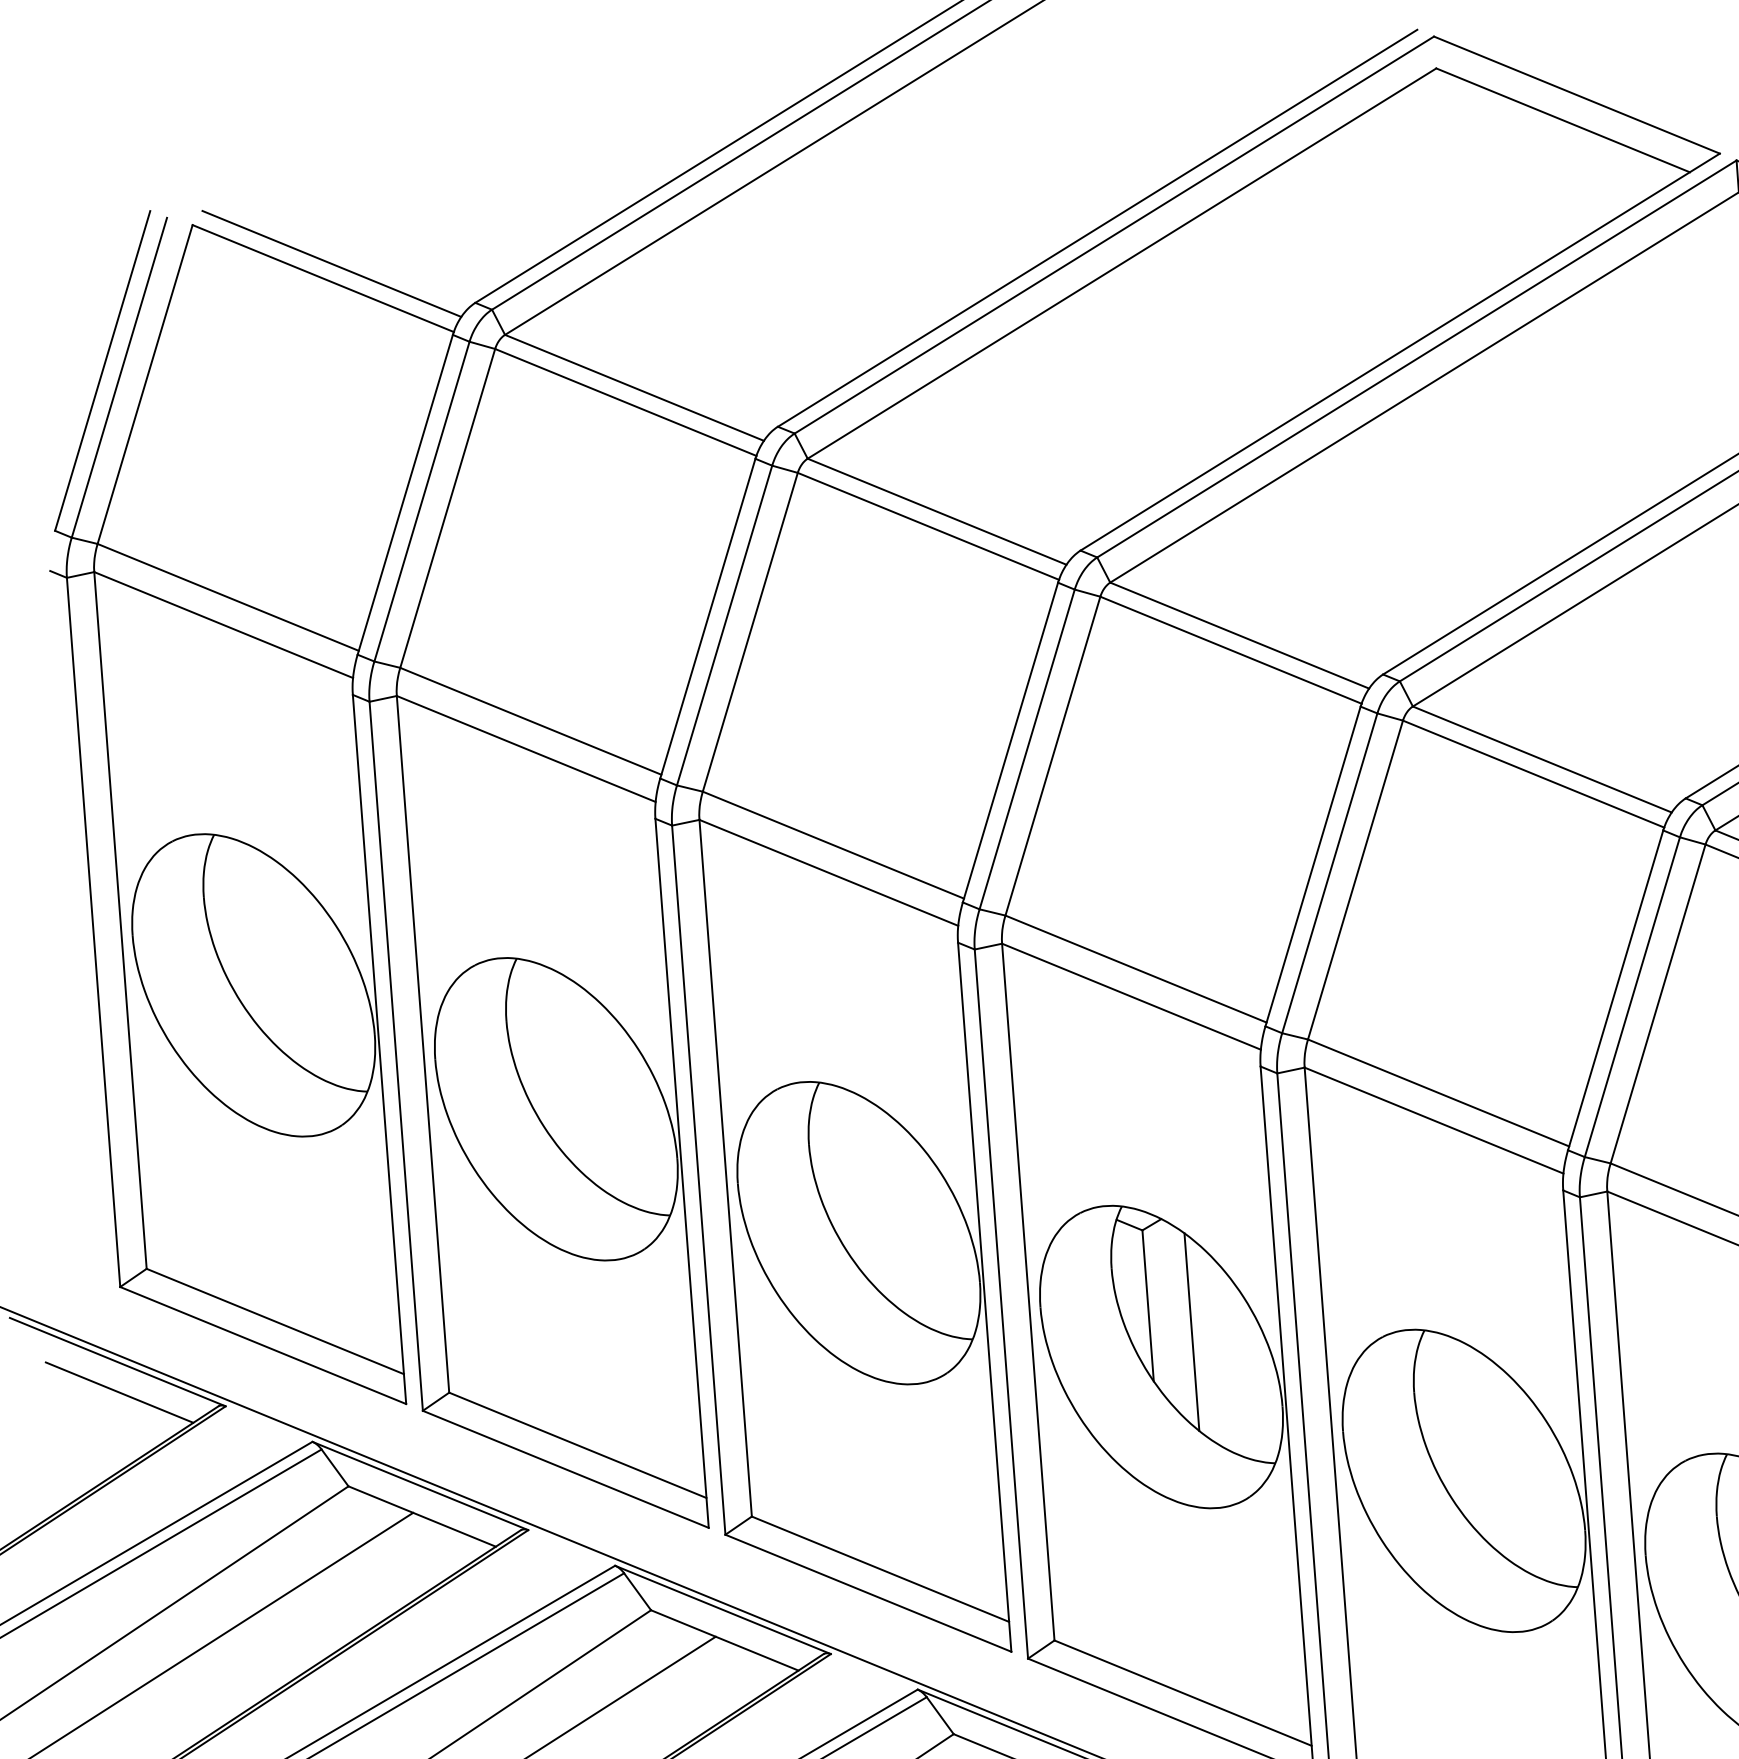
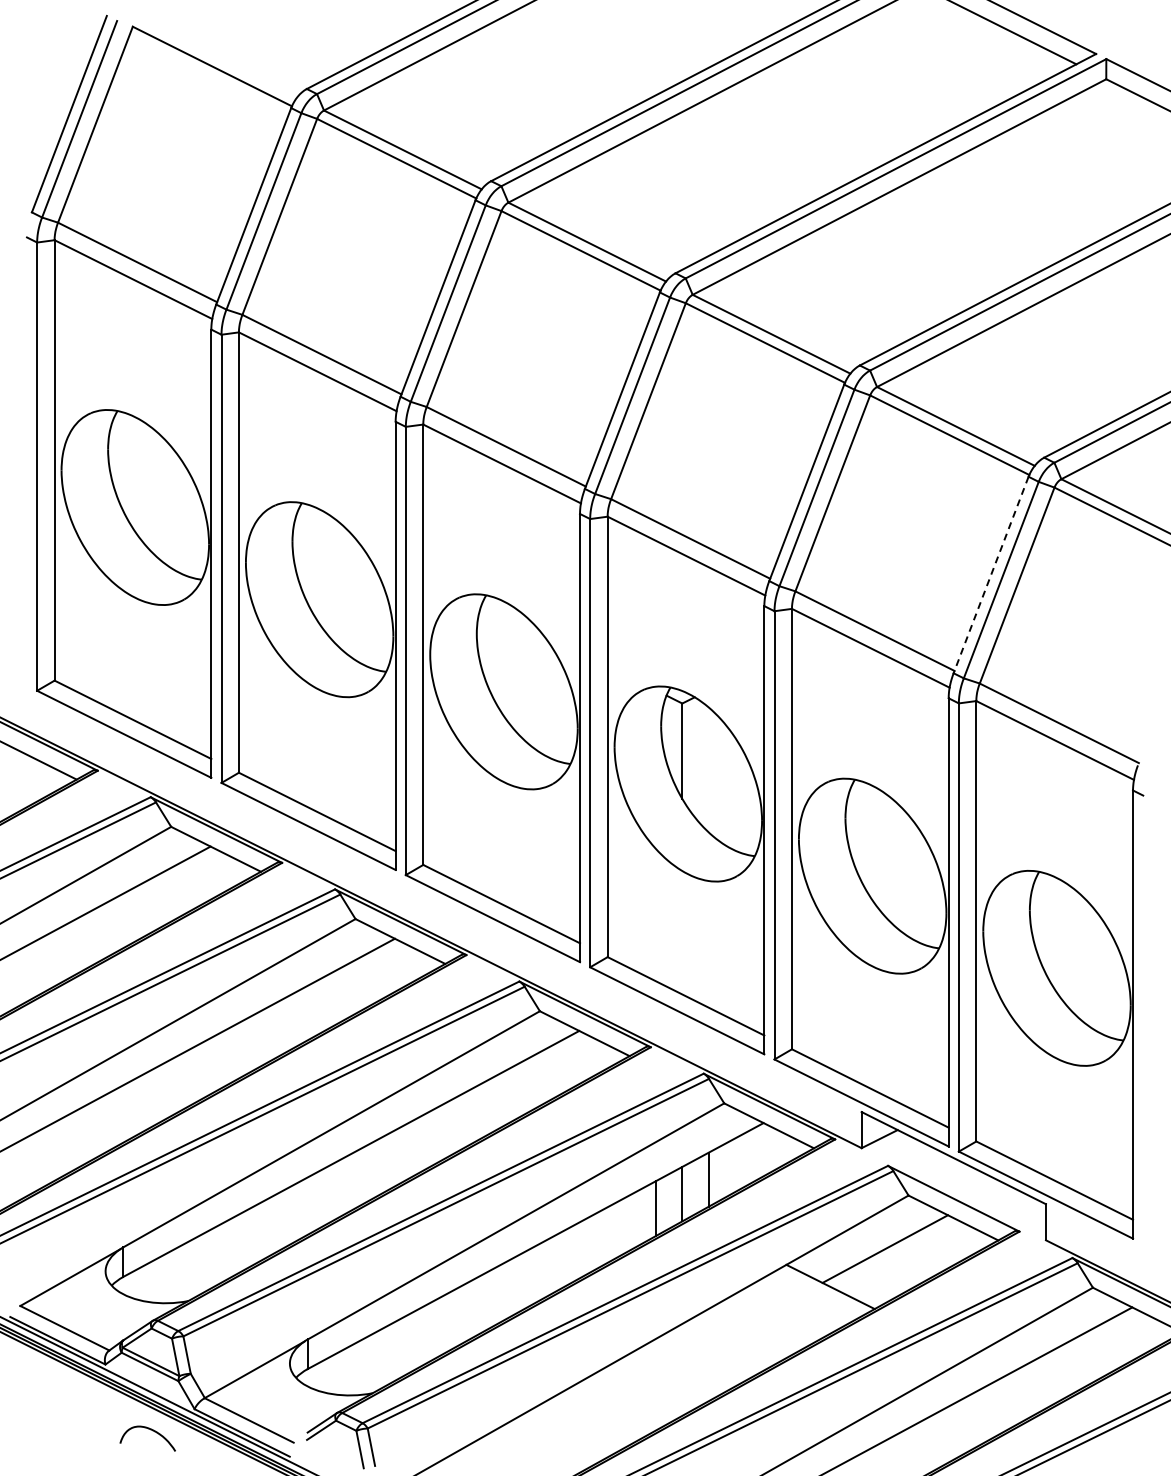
line: (331, 263) -> (218, 57), removed
line: (1614, 991) -> (990, 575), solid -> dashed
line: (1191, 1331) -> (708, 769), removed

